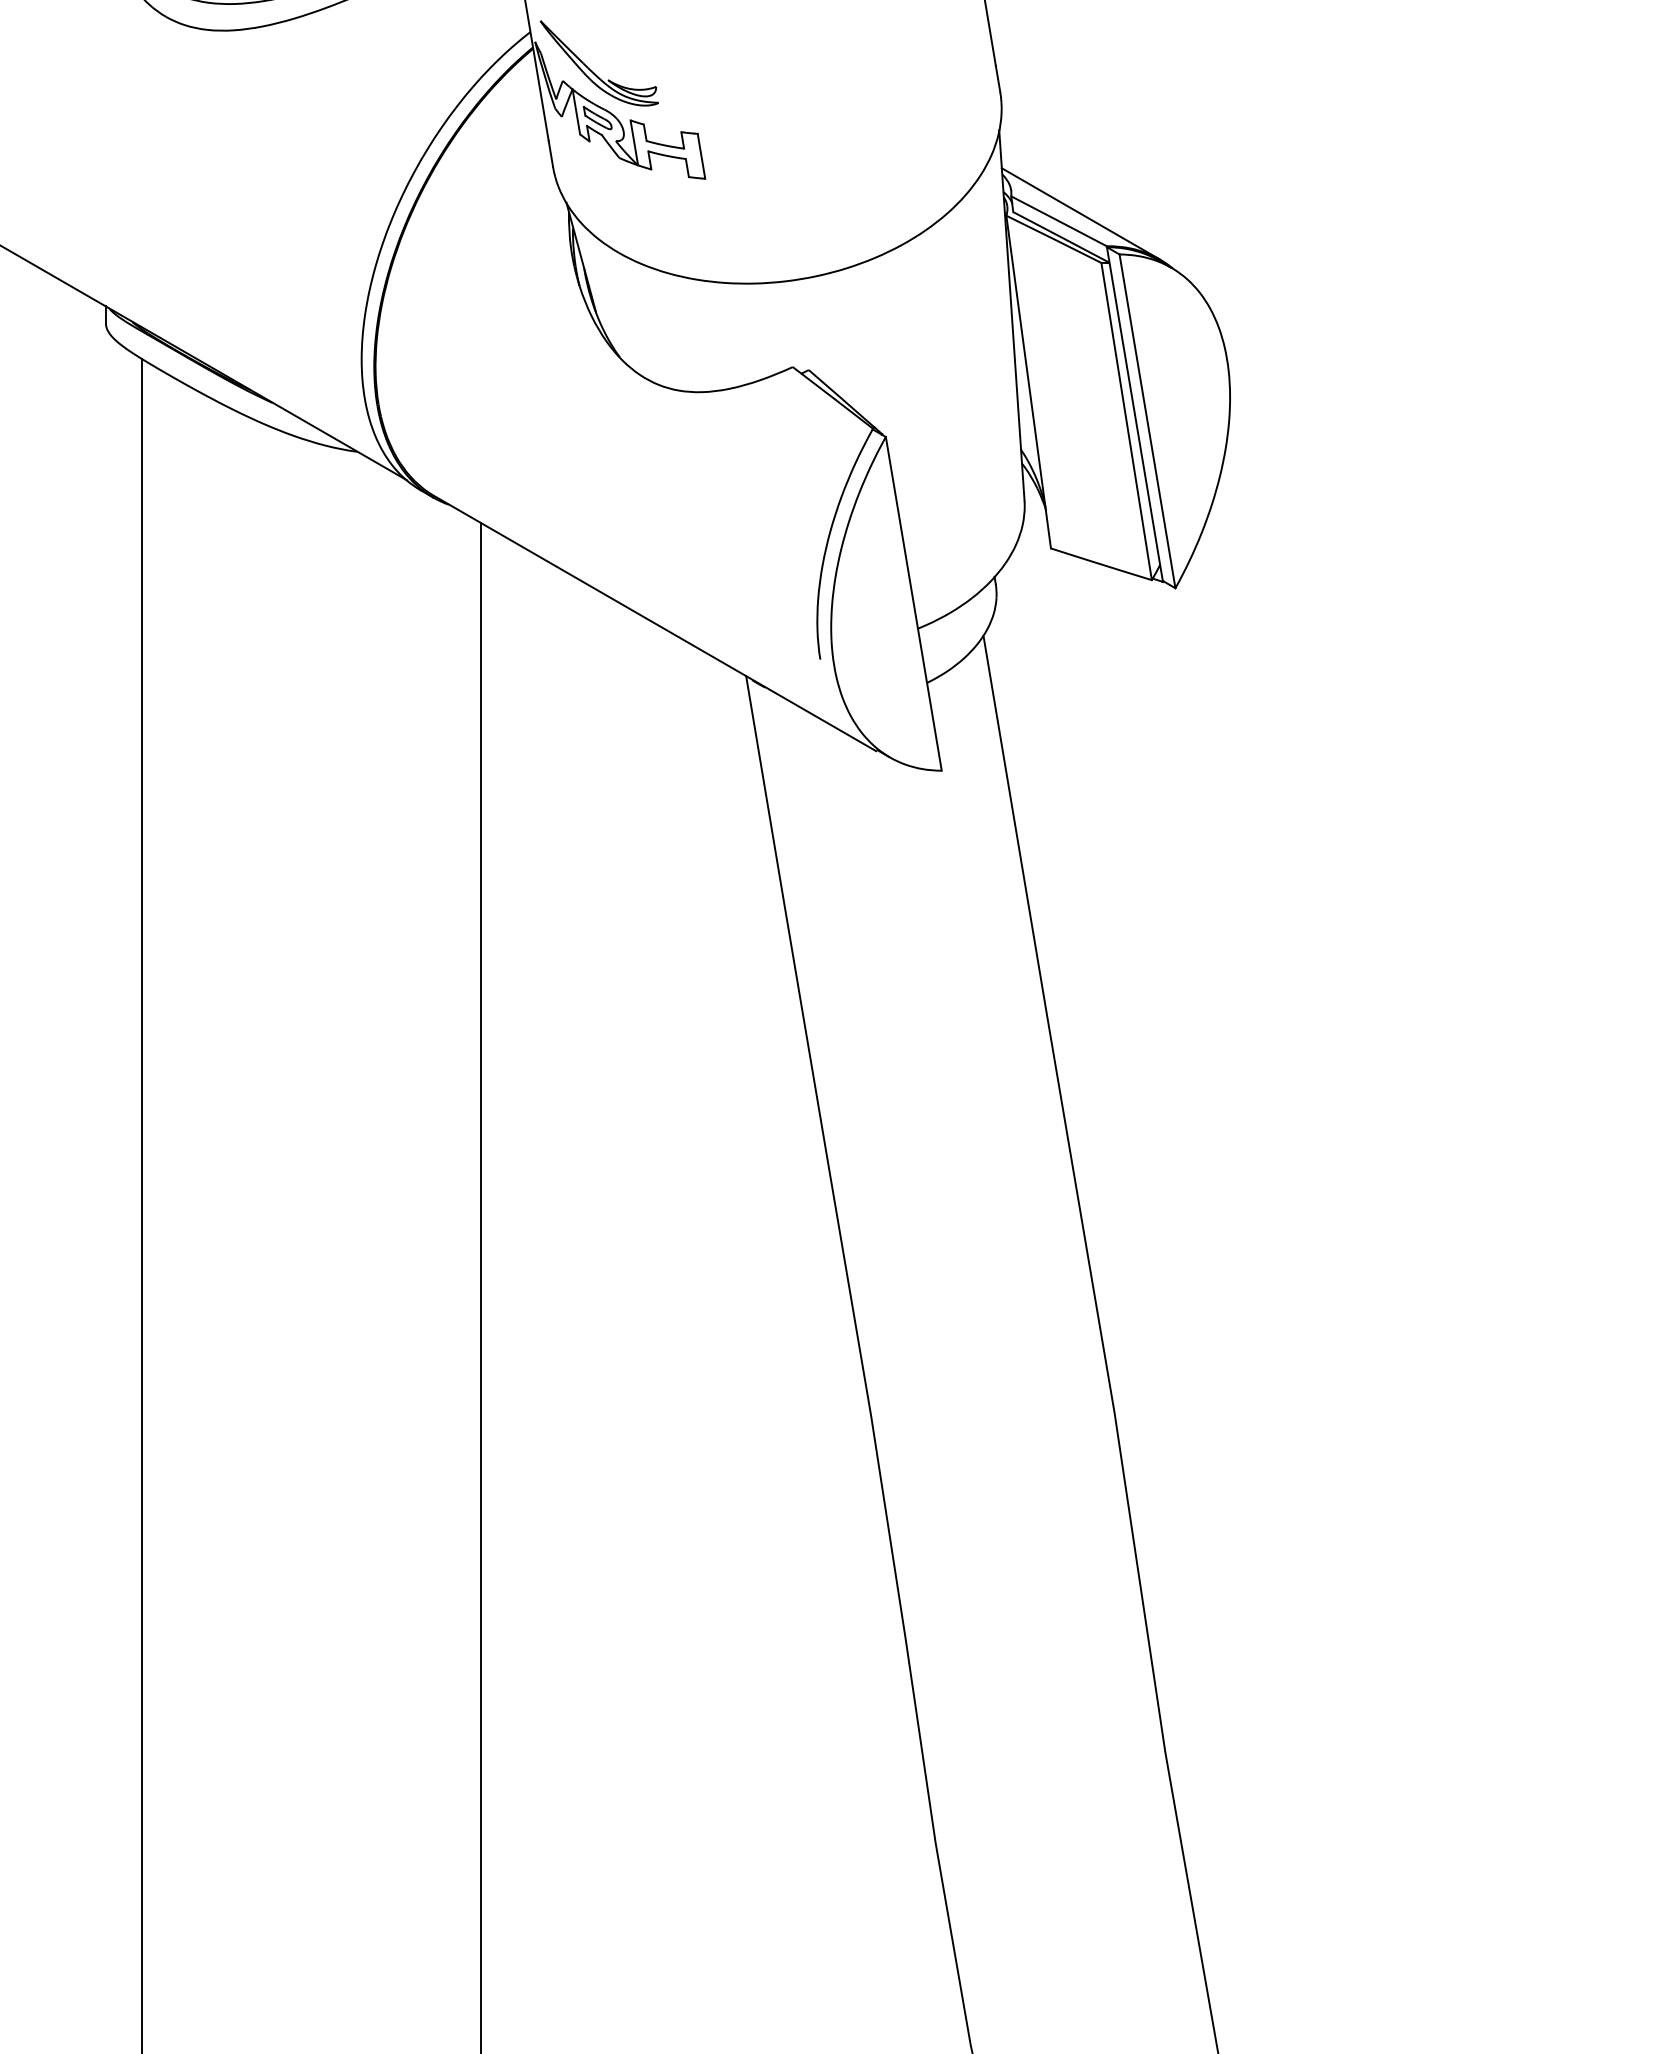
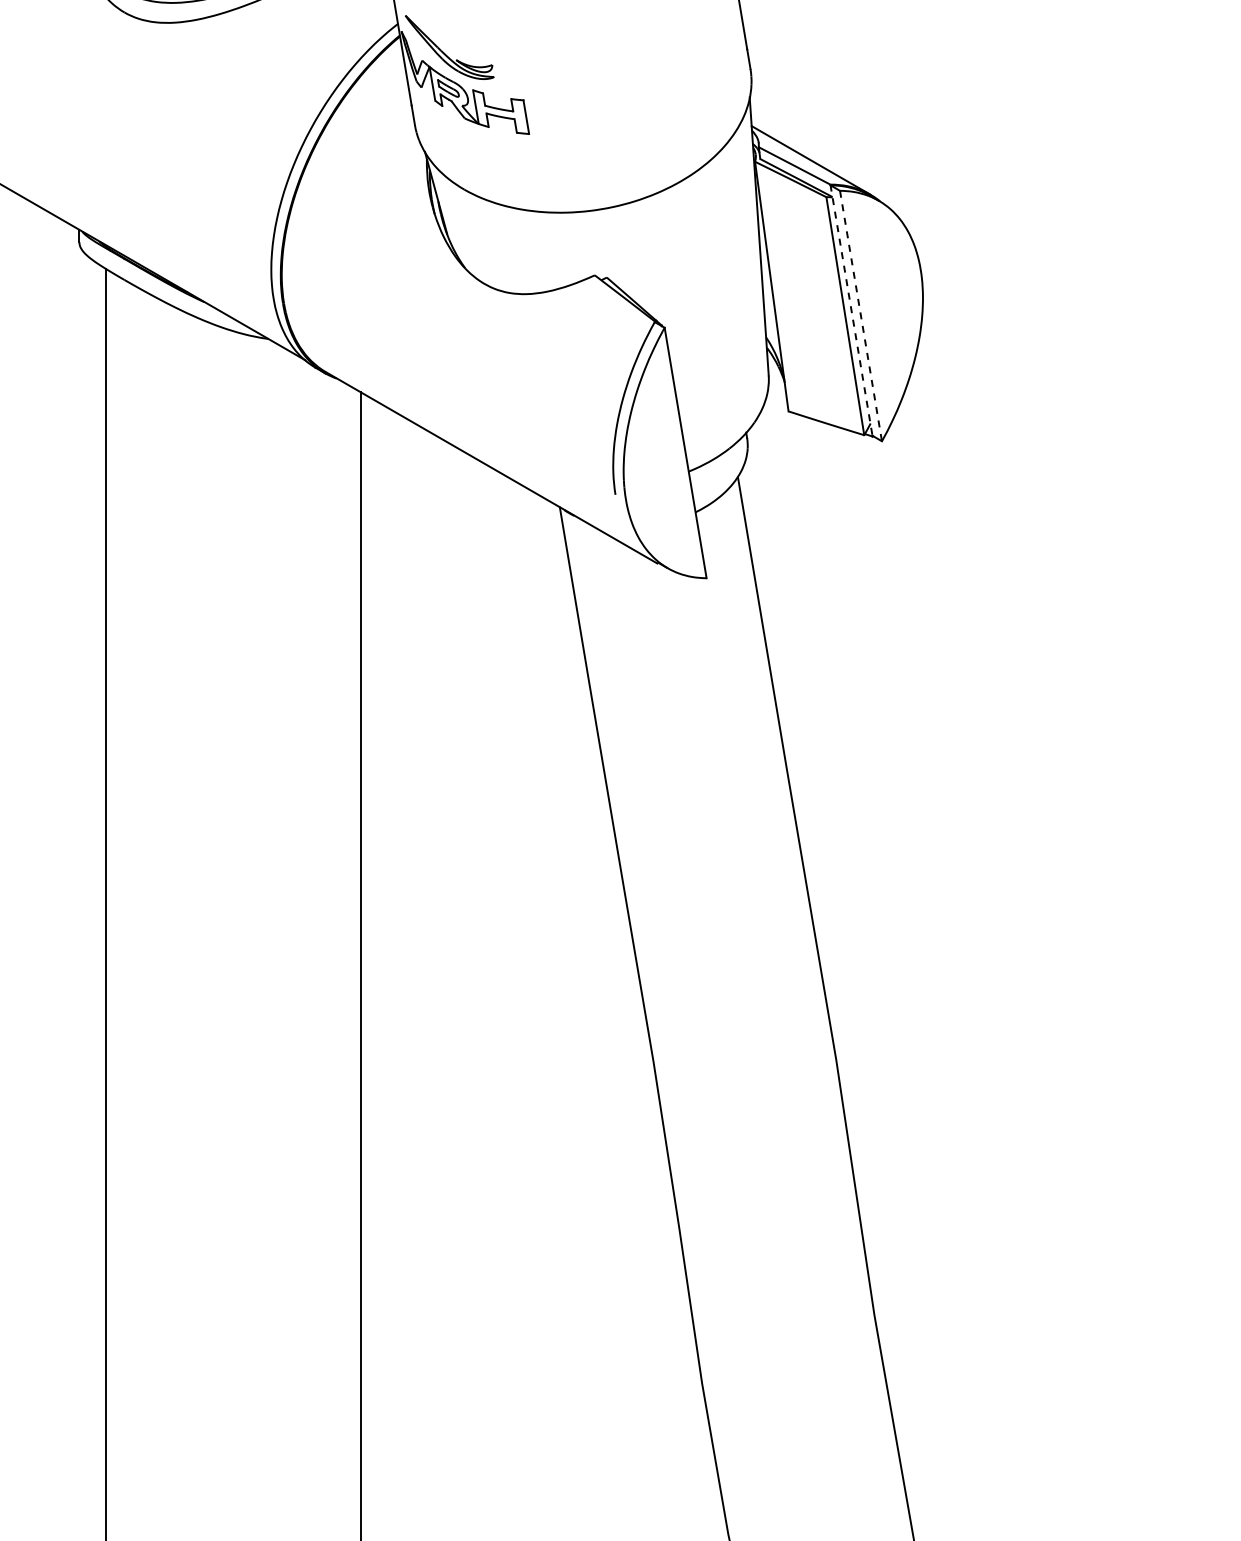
line: (1134, 413) -> (851, 310), solid -> dashed
line: (1146, 421) -> (860, 316), solid -> dashed

